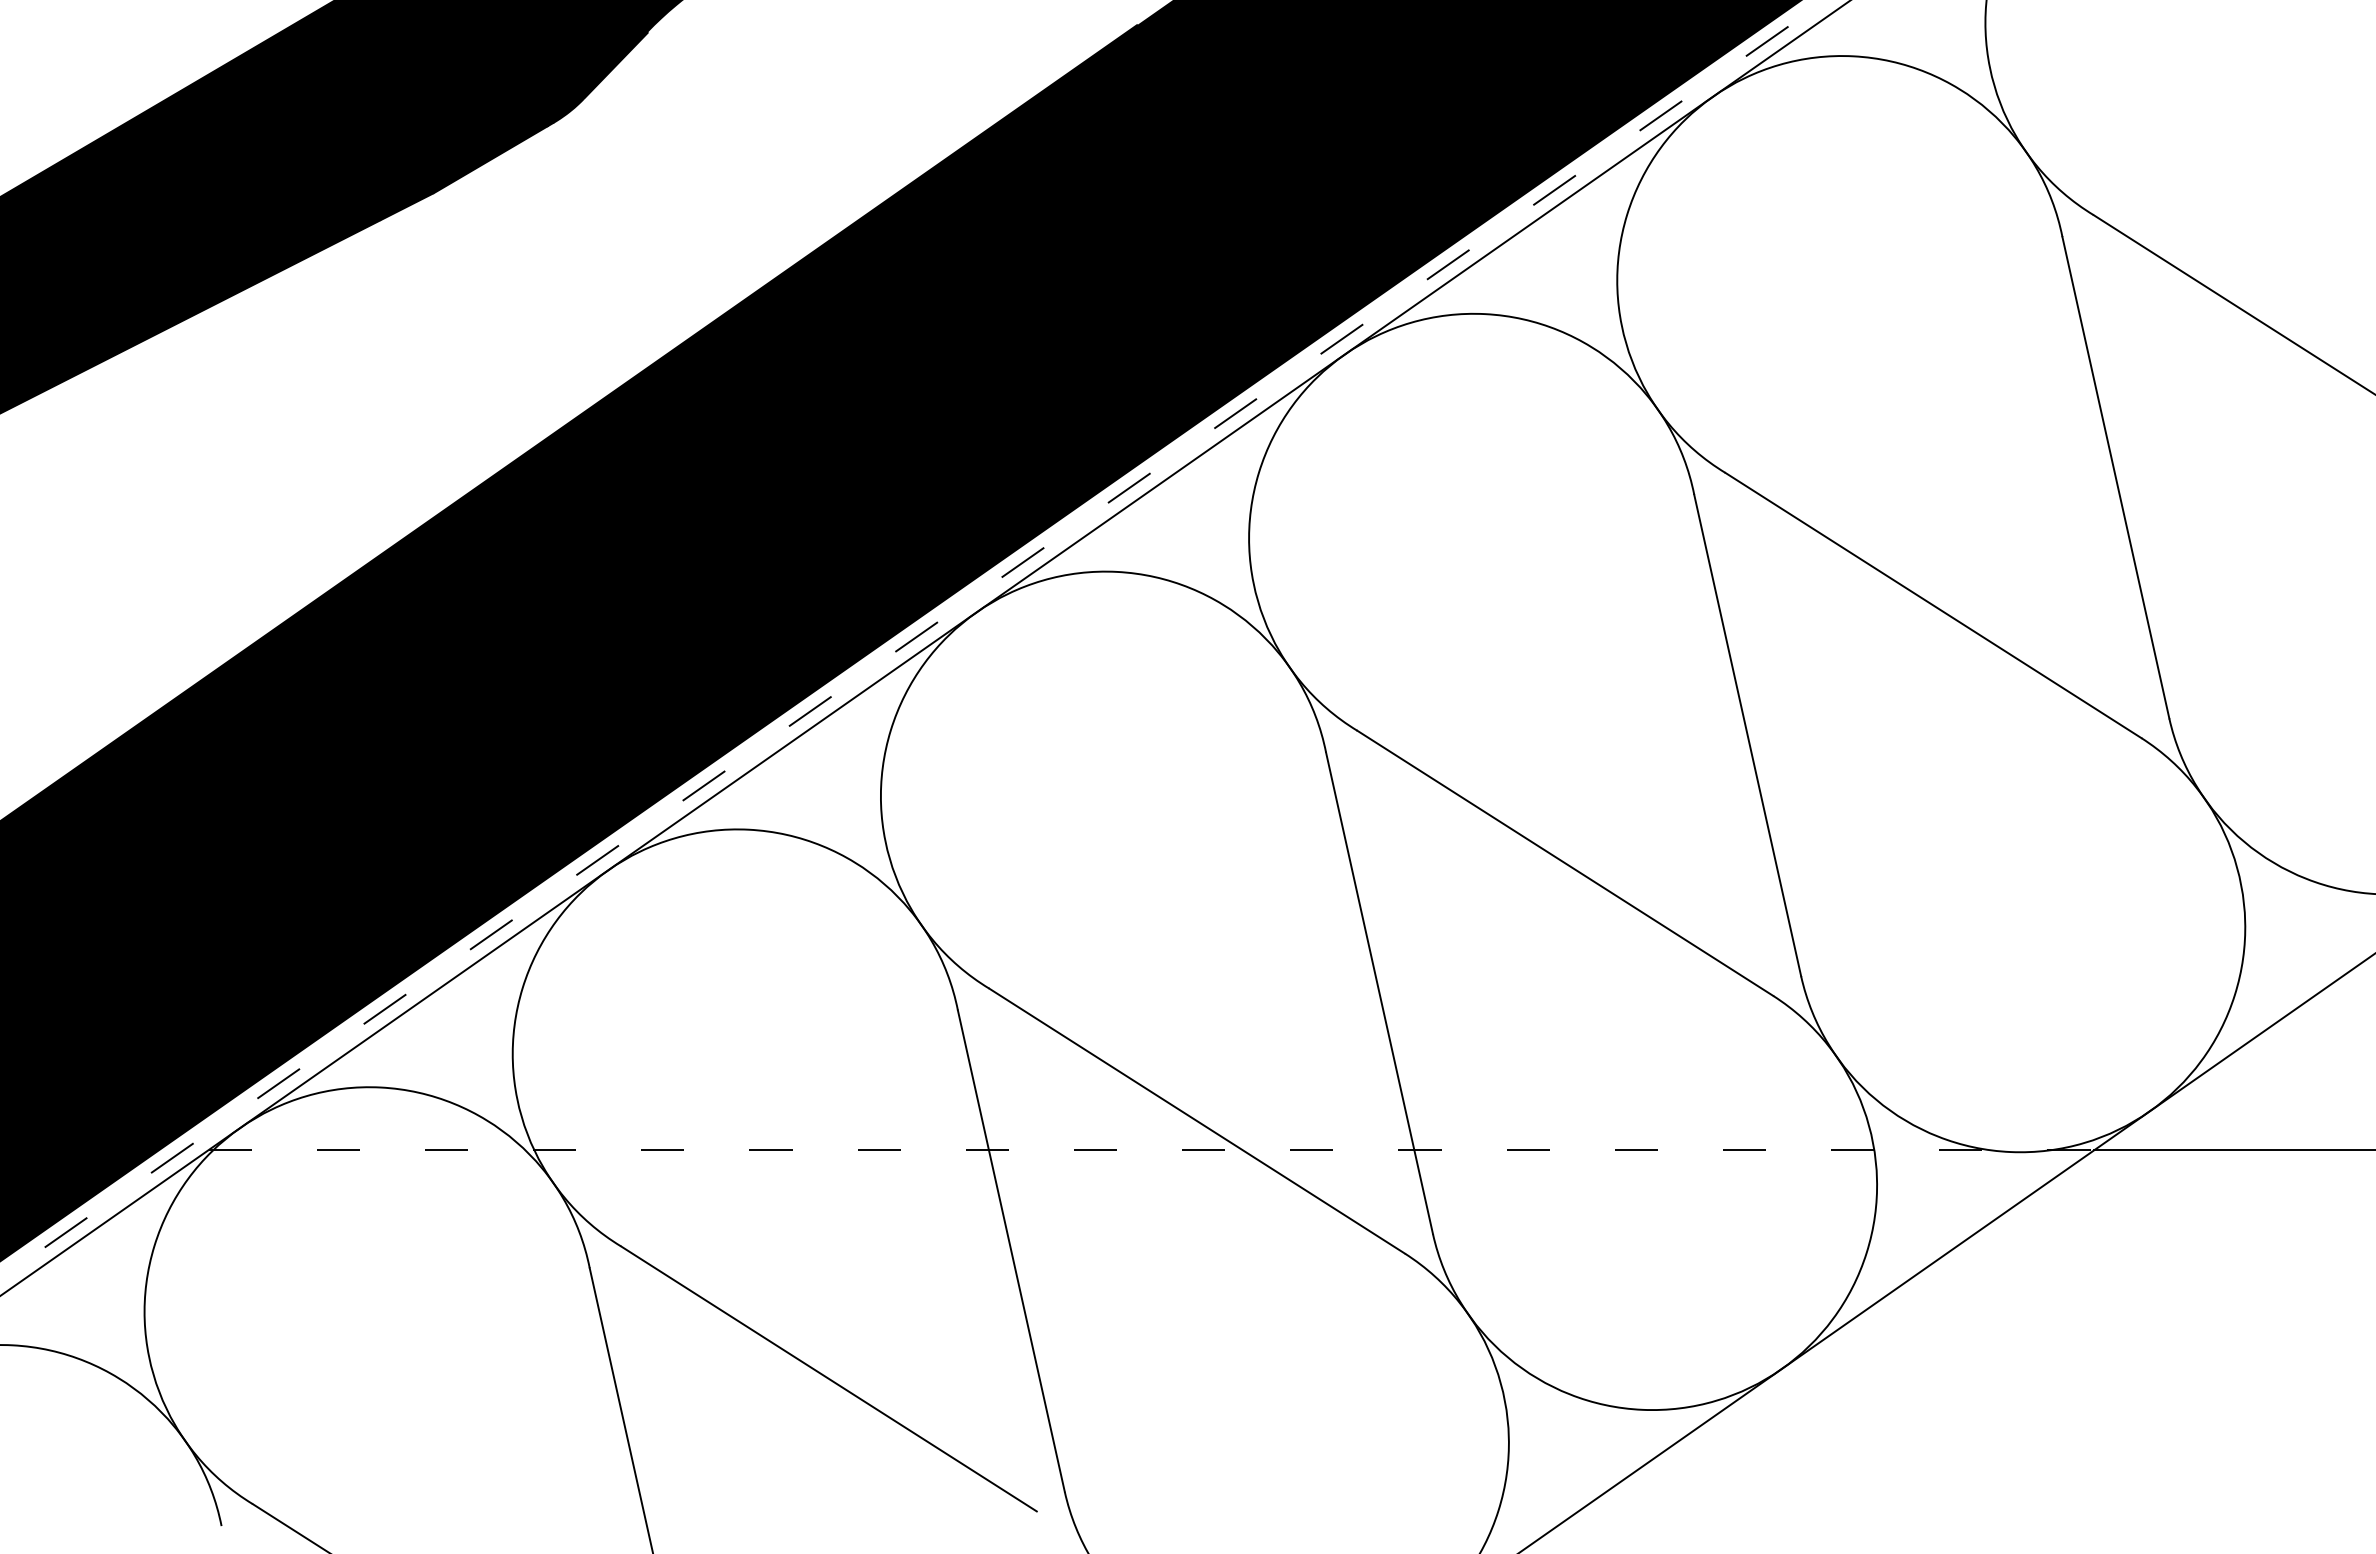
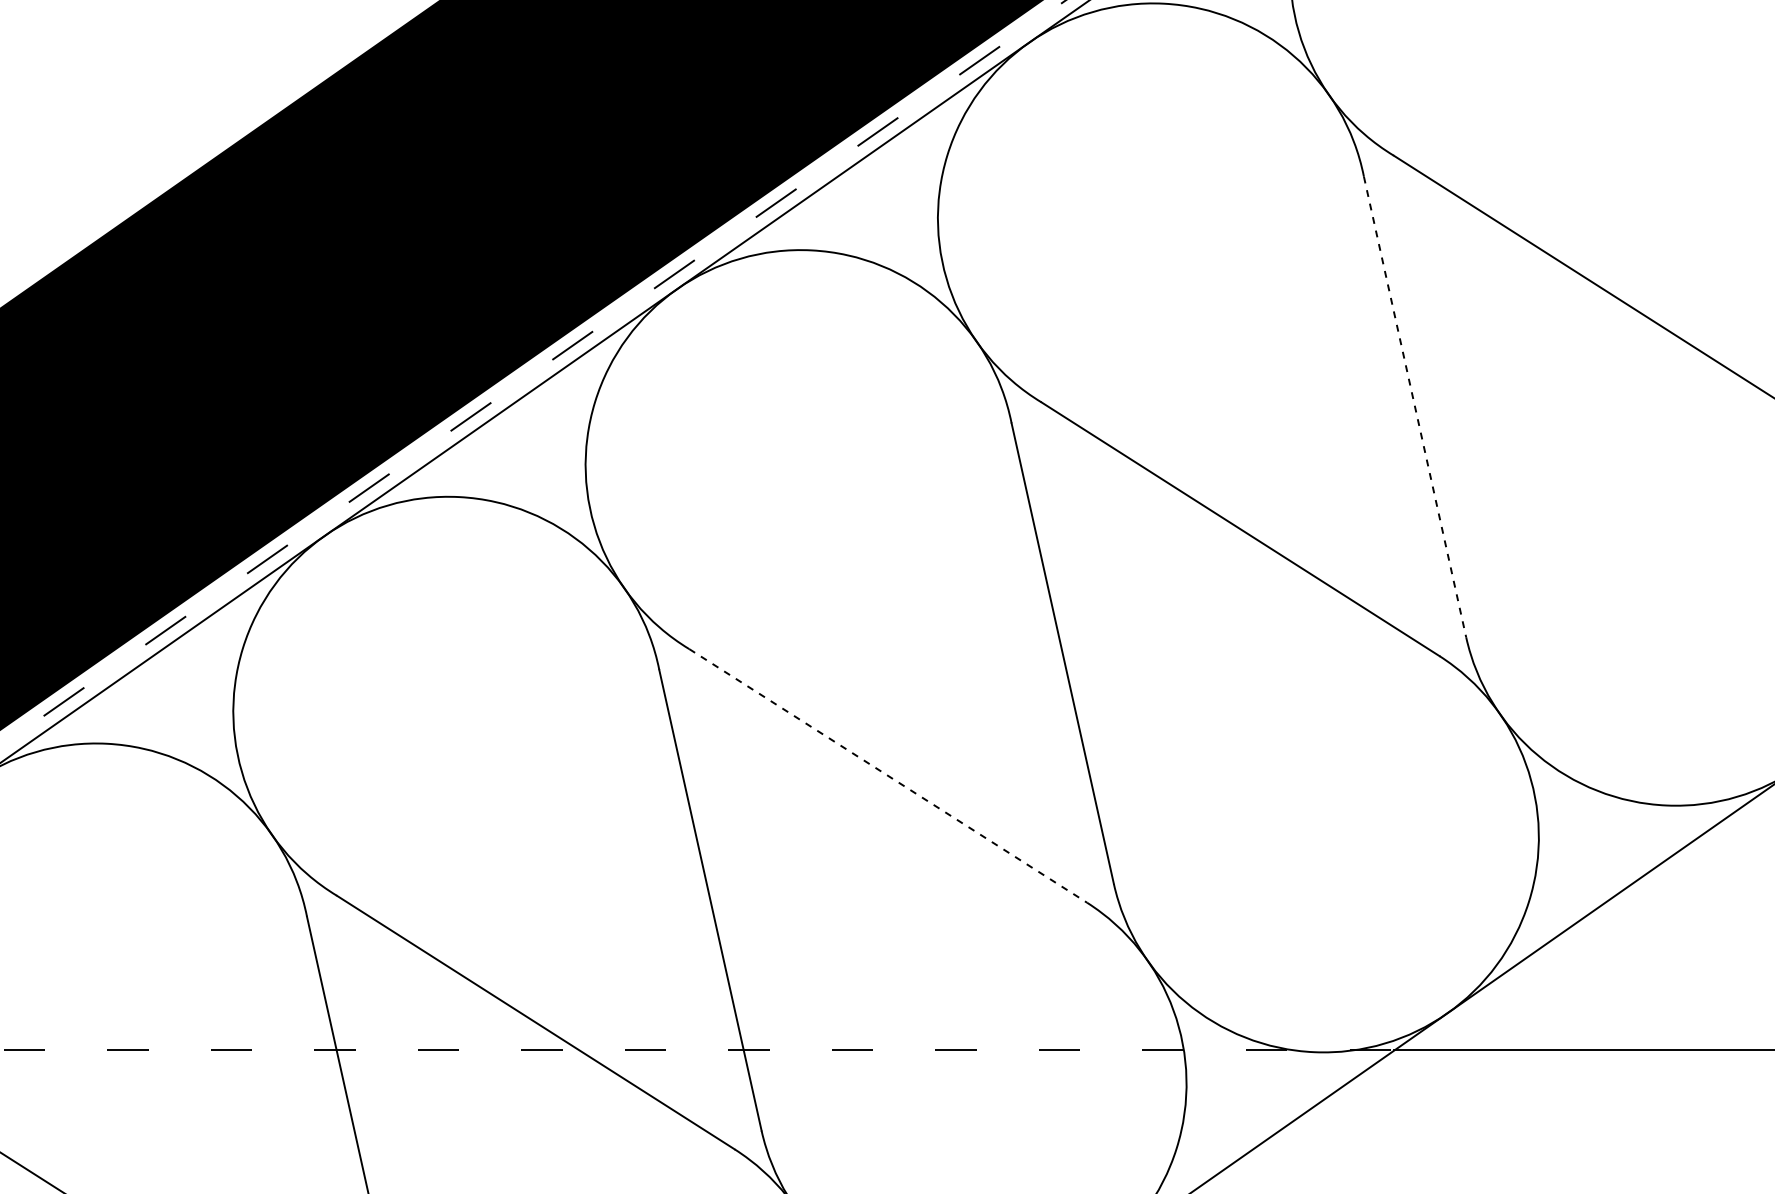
line: (2115, 477) -> (1414, 406), solid -> dashed
line: (1565, 863) -> (888, 776), solid -> dashed

